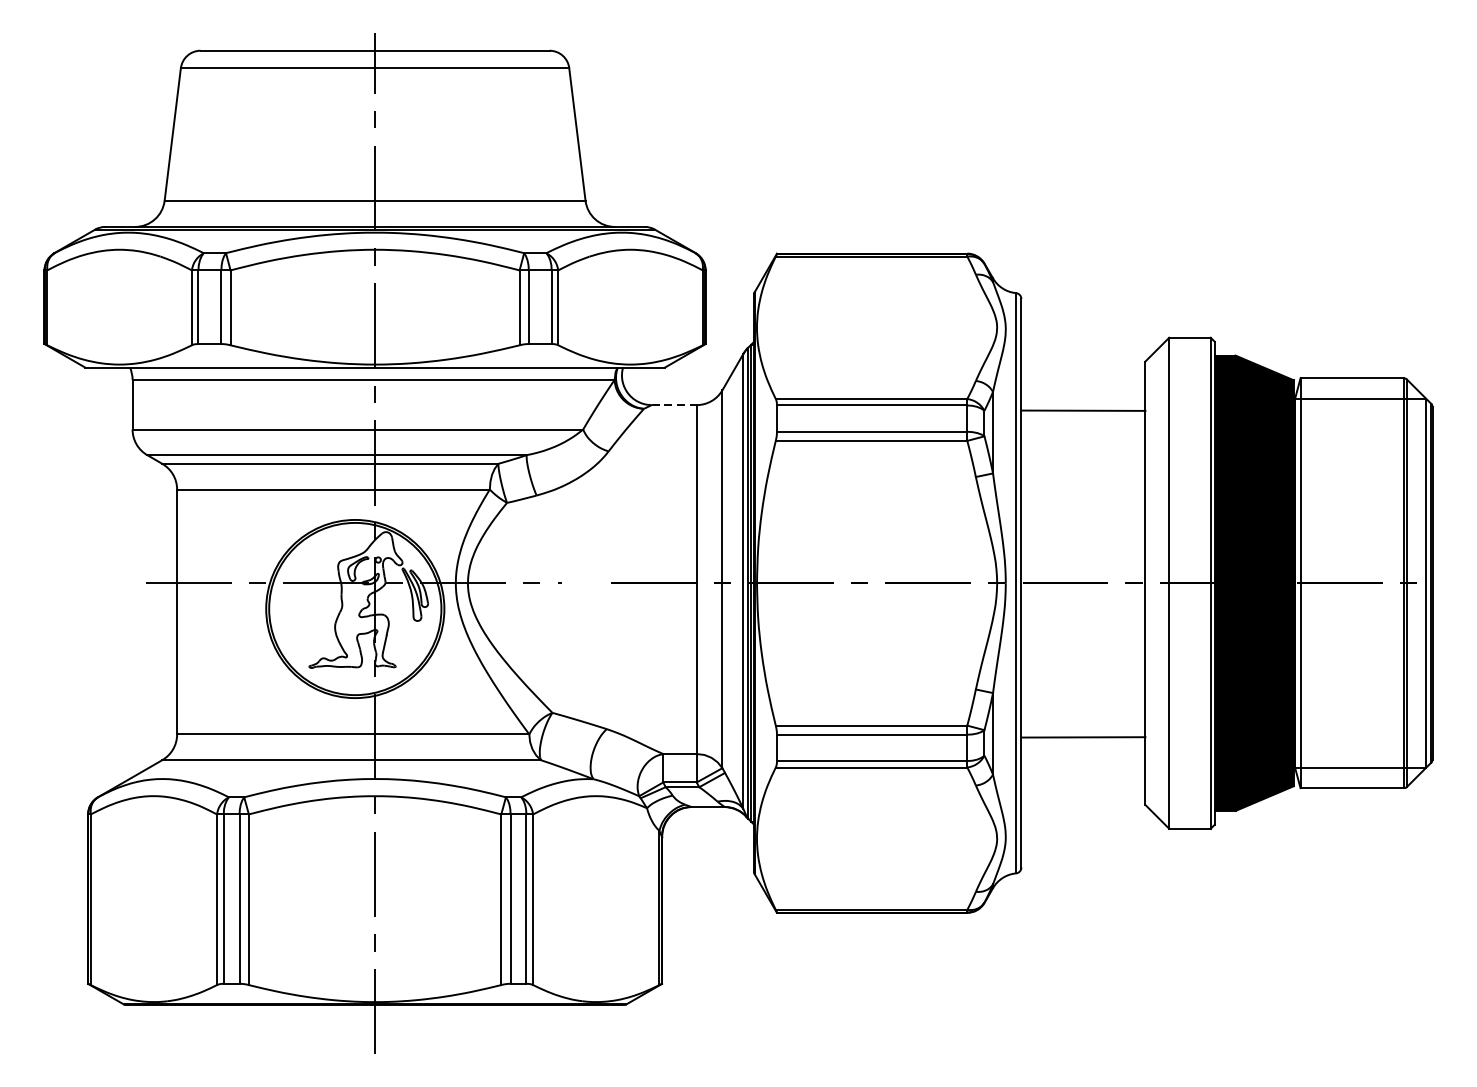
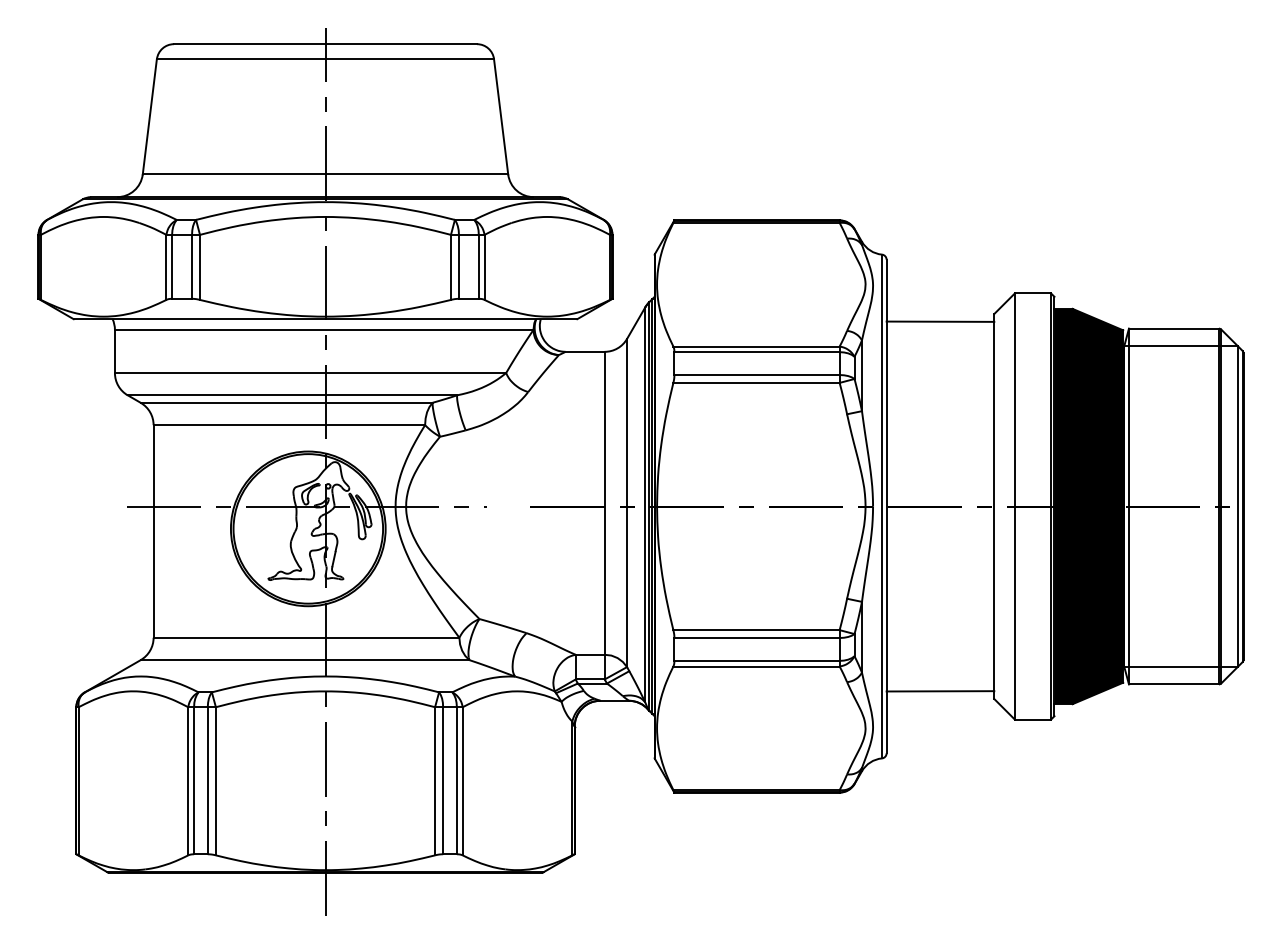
line: (674, 404) -> (585, 351), dashed -> solid
line: (1083, 410) -> (940, 321), moved
line: (1083, 737) -> (940, 691), moved

